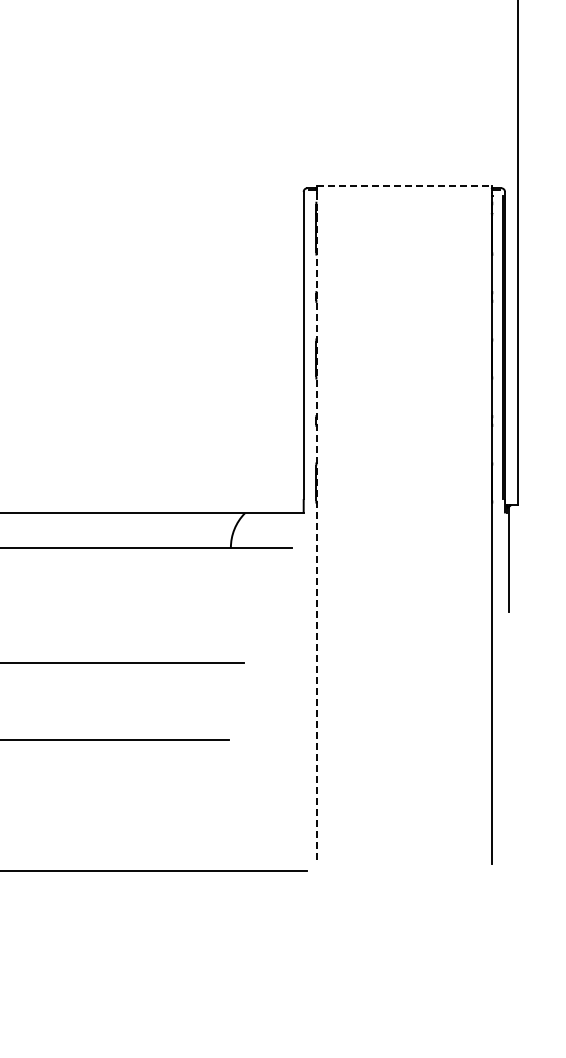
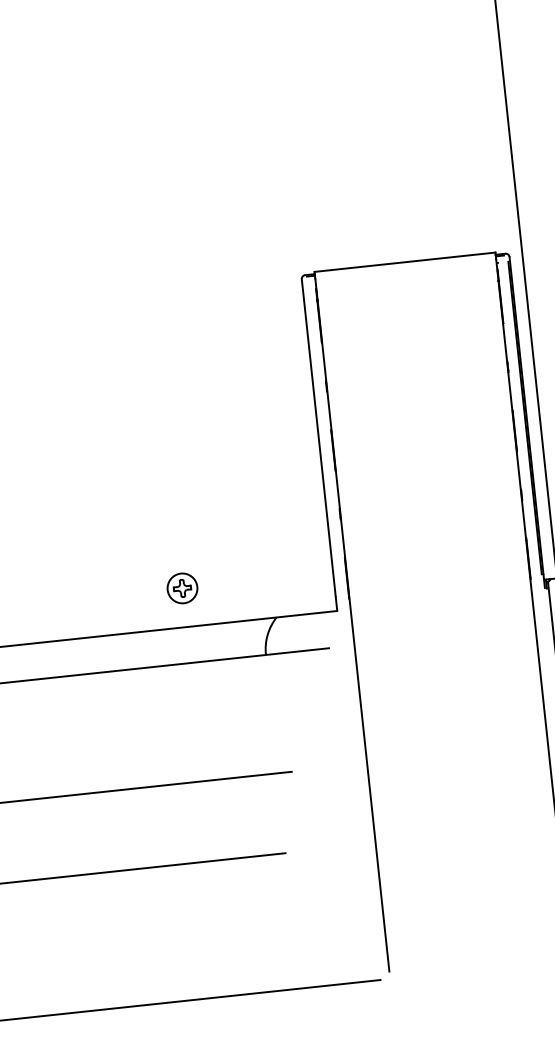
line: (404, 186) -> (405, 262), dashed -> solid
part: (157, 475) -> (182, 588), added
line: (316, 528) -> (352, 625), dashed -> solid

